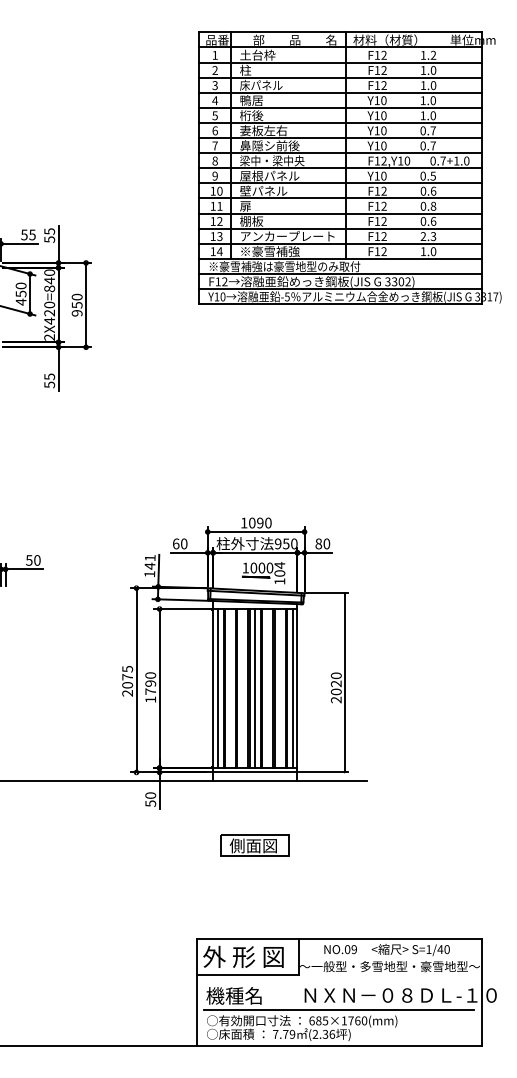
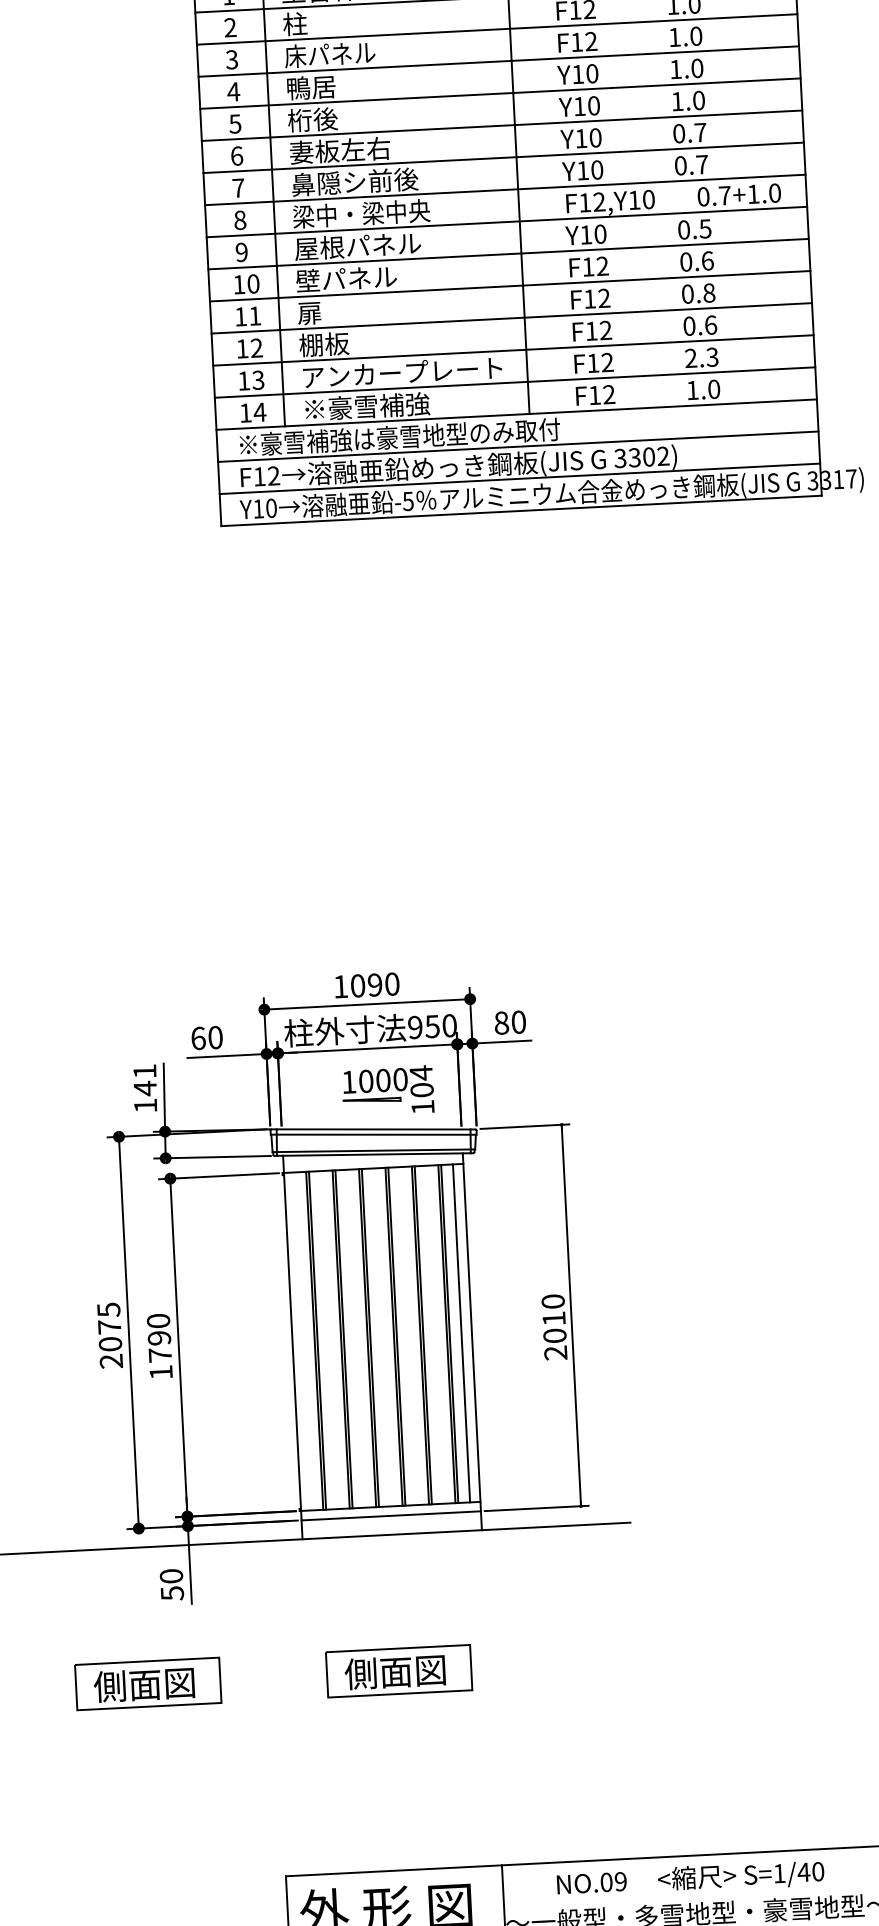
text: (335, 683) -> (552, 1318), 2020 -> 2010
line: (217, 688) -> (301, 1341), removed
line: (255, 688) -> (382, 1337), removed
part: (136, 845) -> (146, 1683), added

